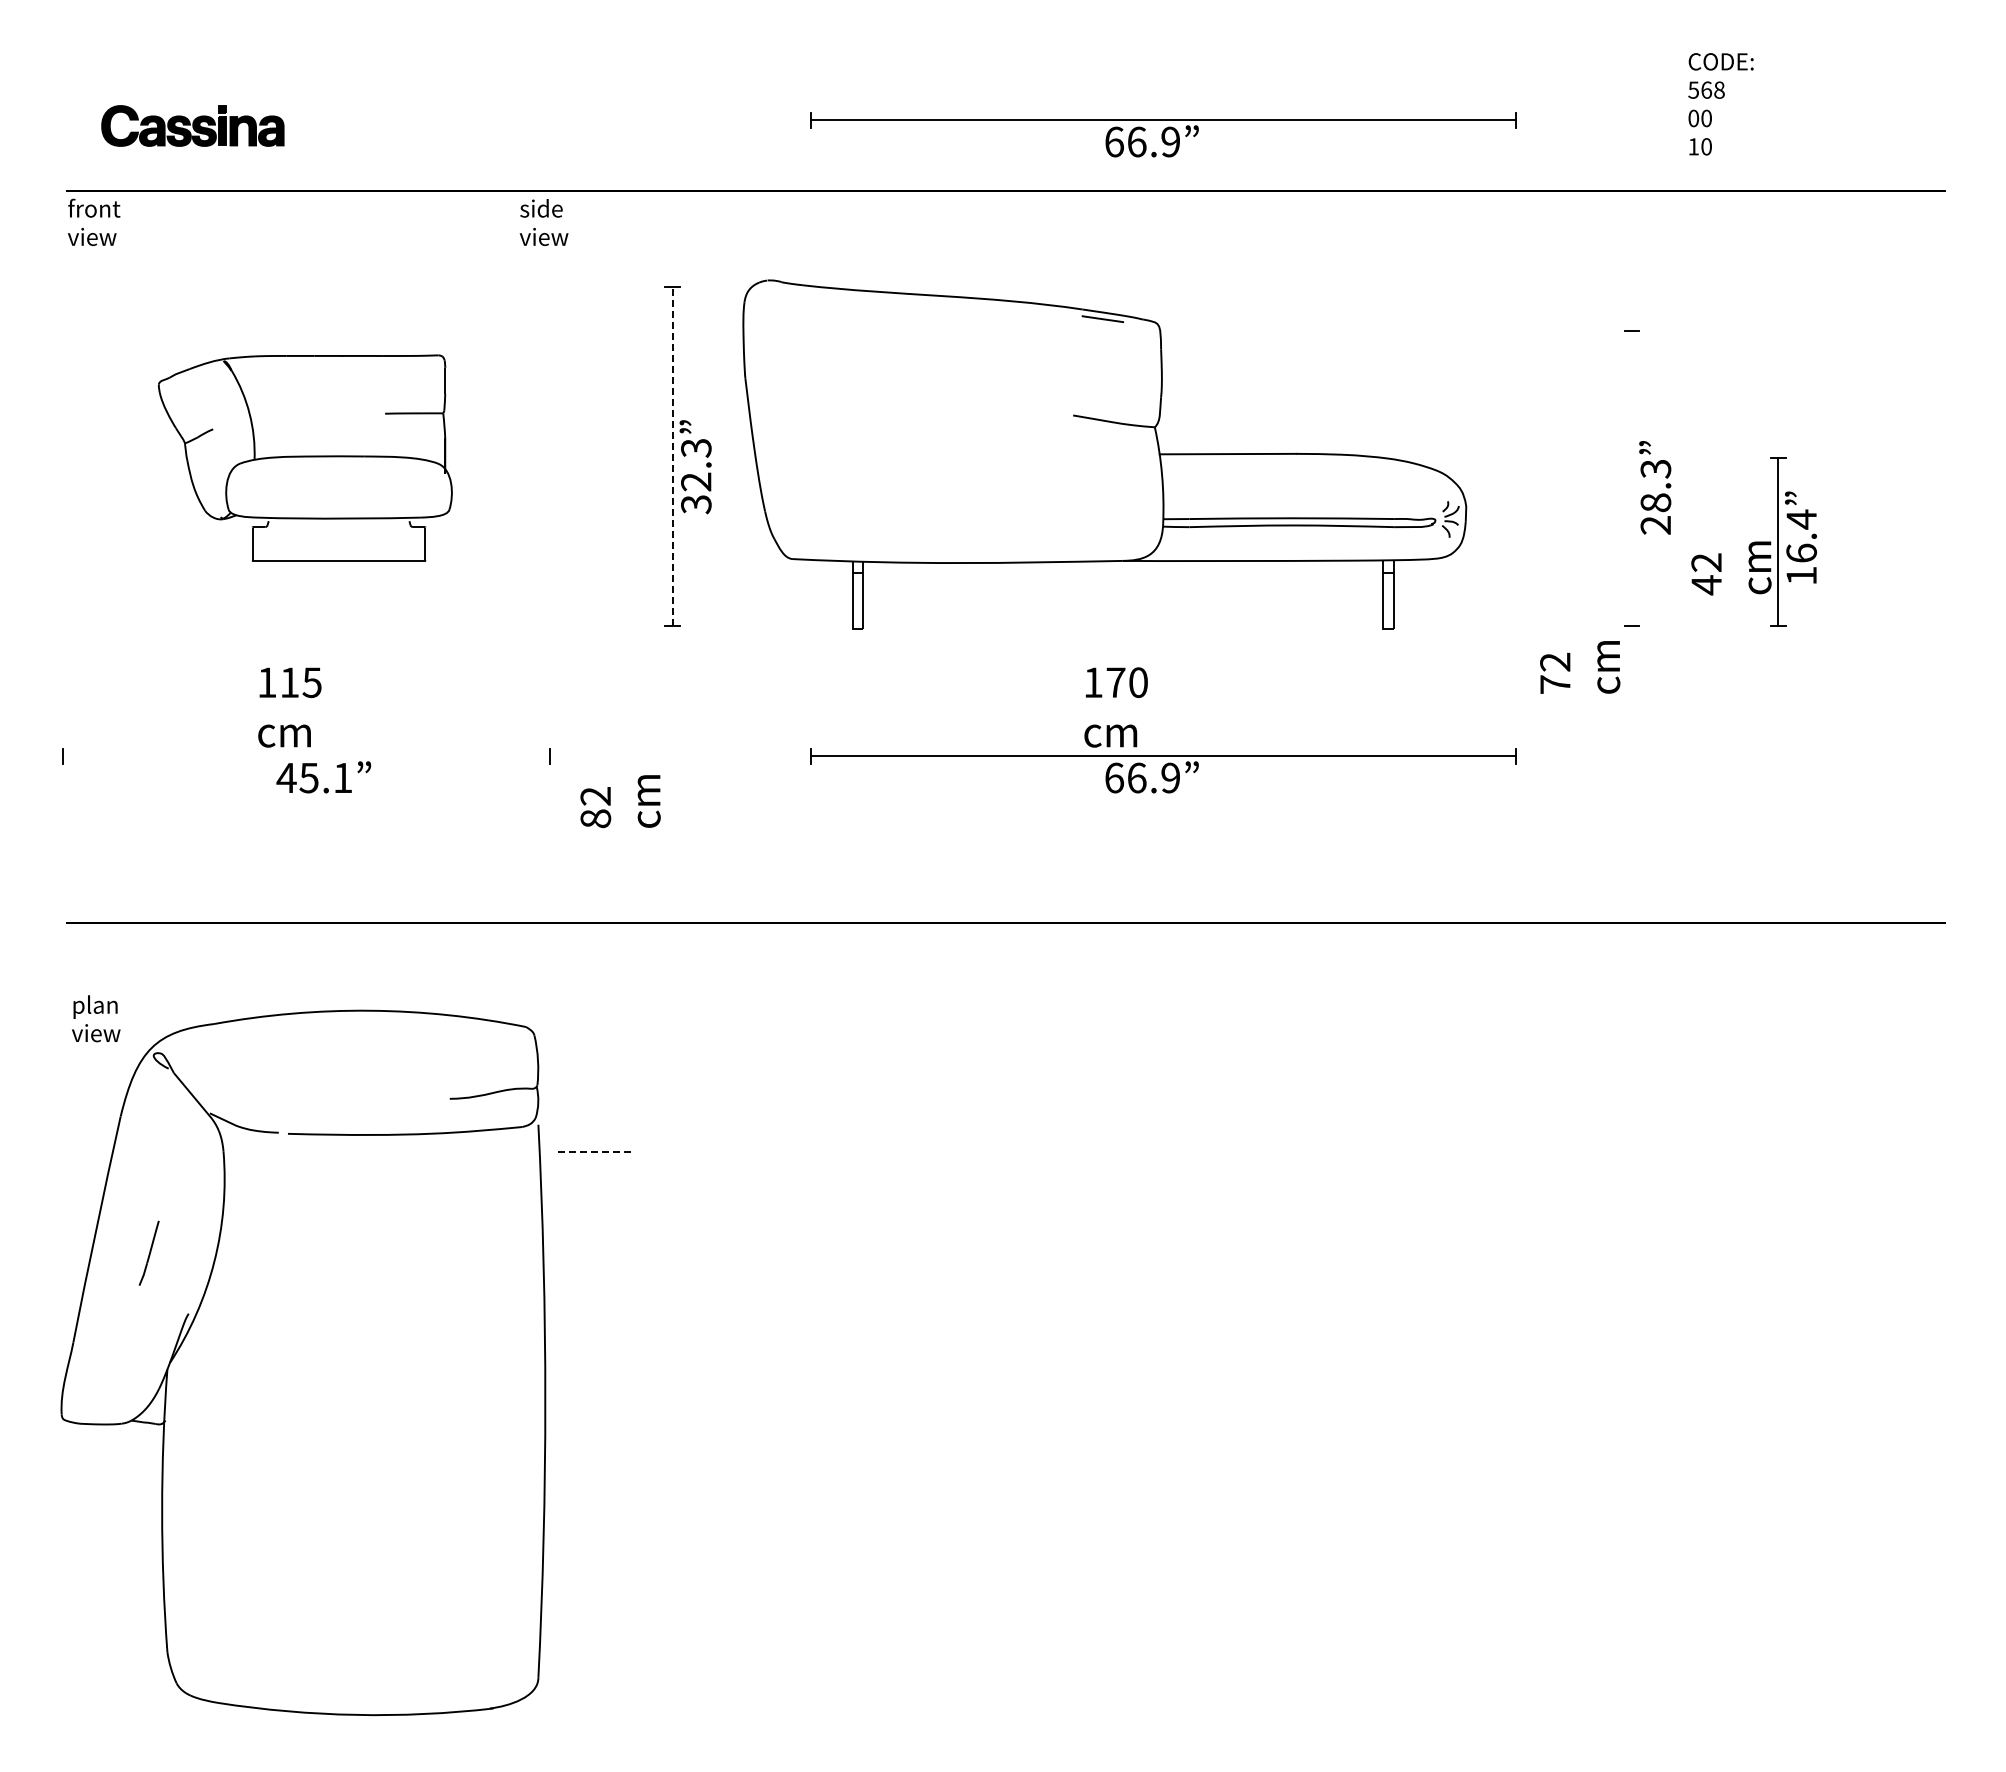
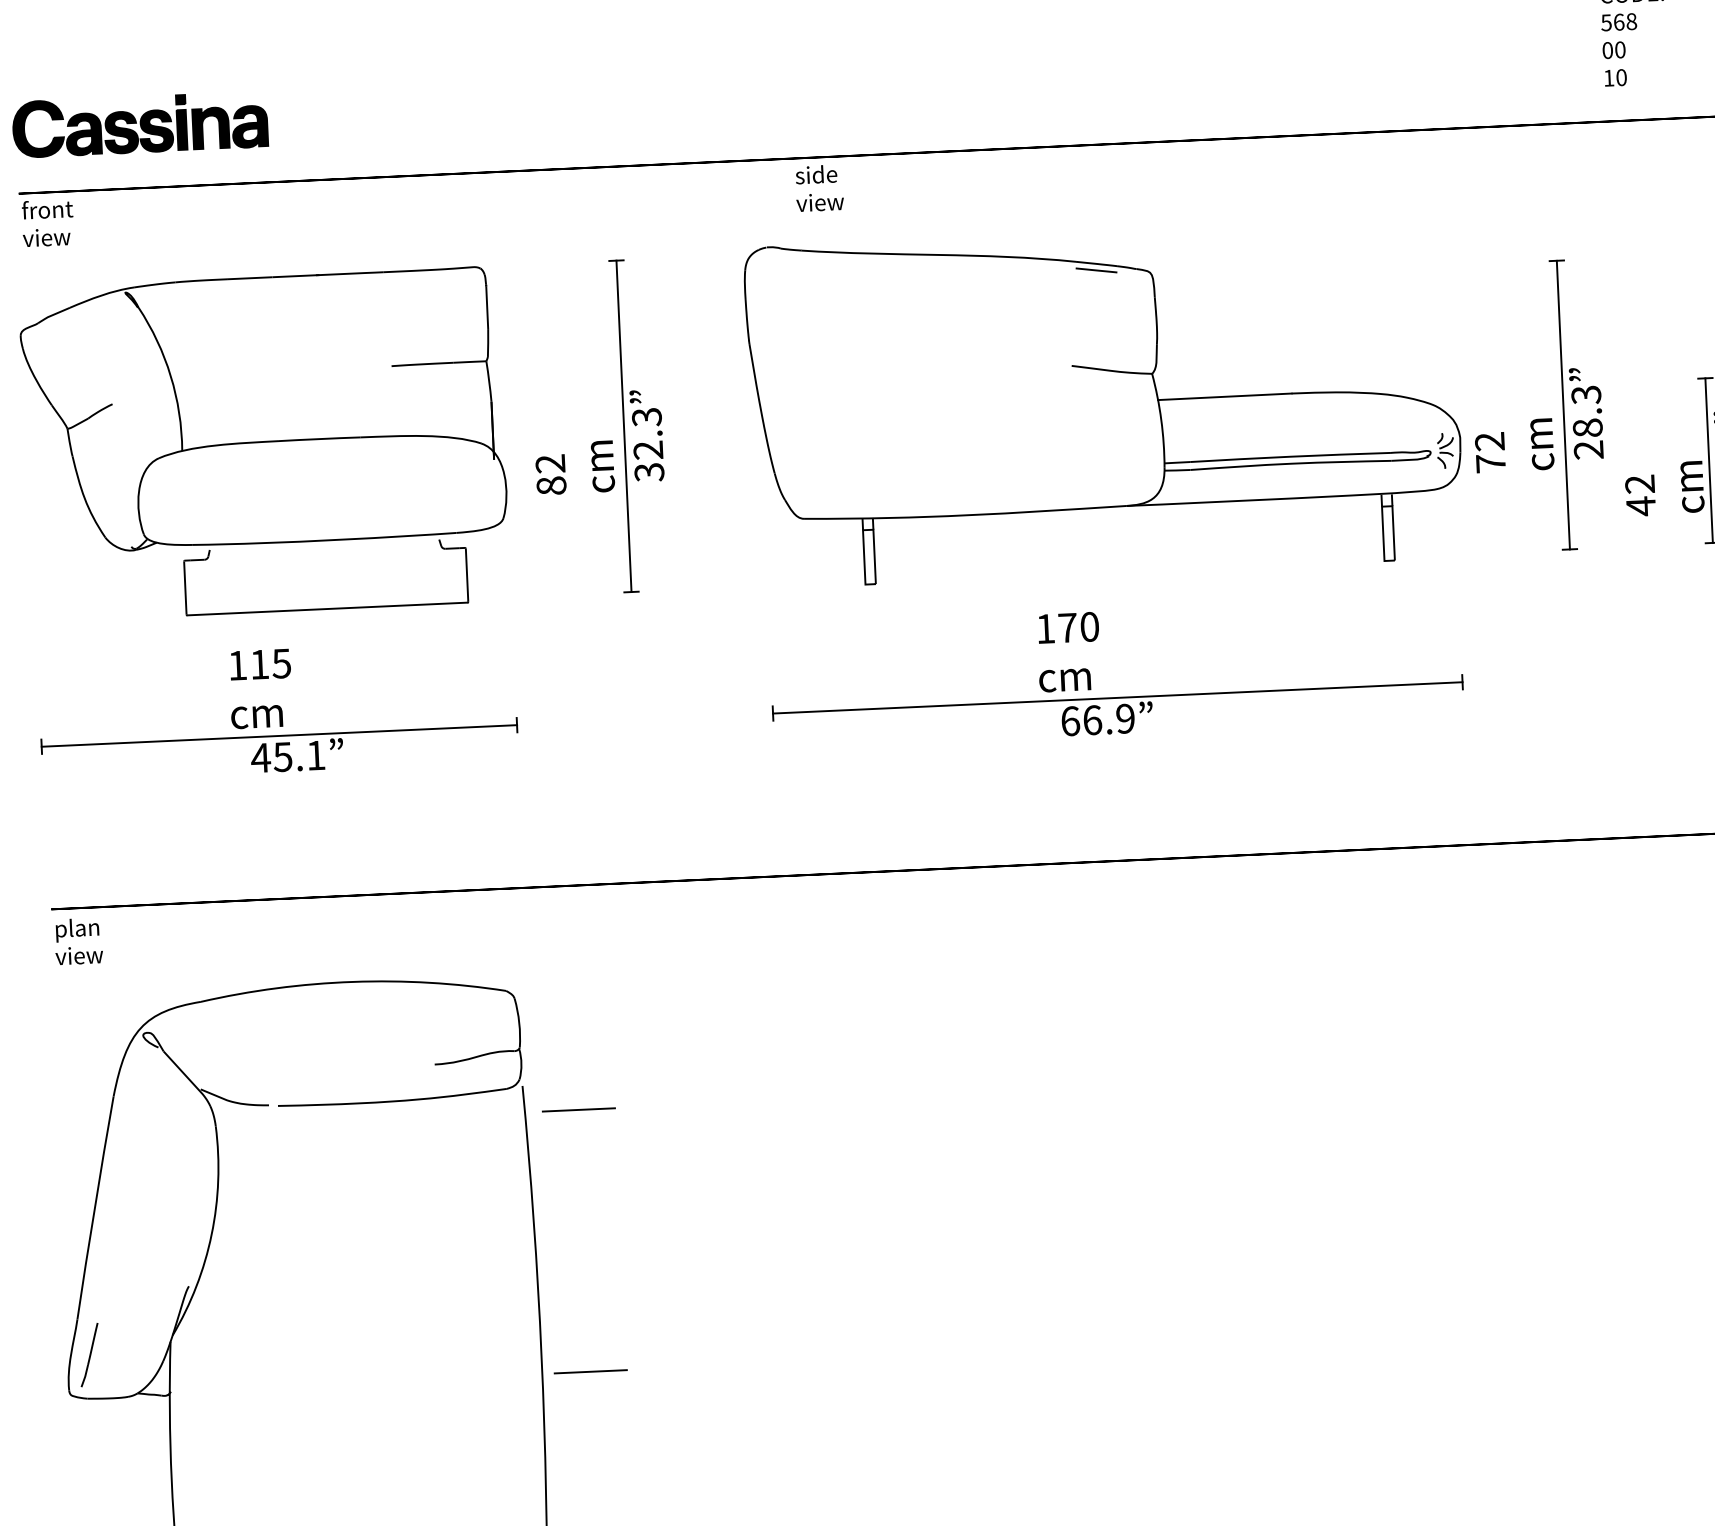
part: (192, 125) -> (139, 124), size x1.43
part: (1163, 134) -> (1089, 89), removed
text: (543, 222) -> (818, 188), moved
part: (1104, 454) -> (1104, 402), moved
line: (672, 455) -> (623, 425), dashed -> solid
part: (305, 457) -> (265, 443), size x1.67
line: (1632, 477) -> (1563, 404), added
text: (1580, 667) -> (1514, 445), moved
line: (306, 756) -> (279, 736), added
text: (620, 801) -> (574, 467), moved
text: (96, 1018) -> (78, 941), moved
line: (594, 1151) -> (578, 1109), dashed -> solid
part: (148, 1252) -> (88, 1354), moved
line: (594, 1419) -> (590, 1371), added

